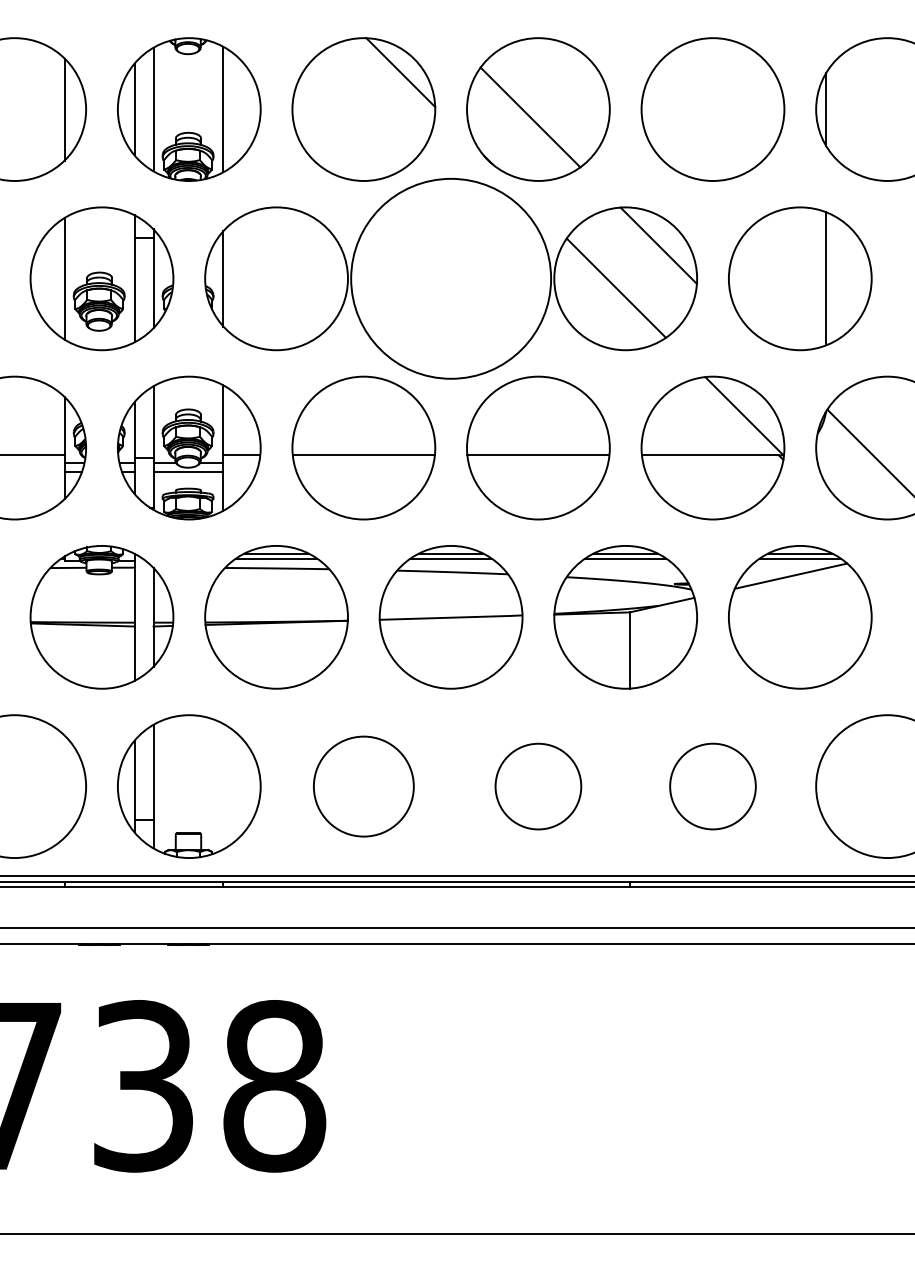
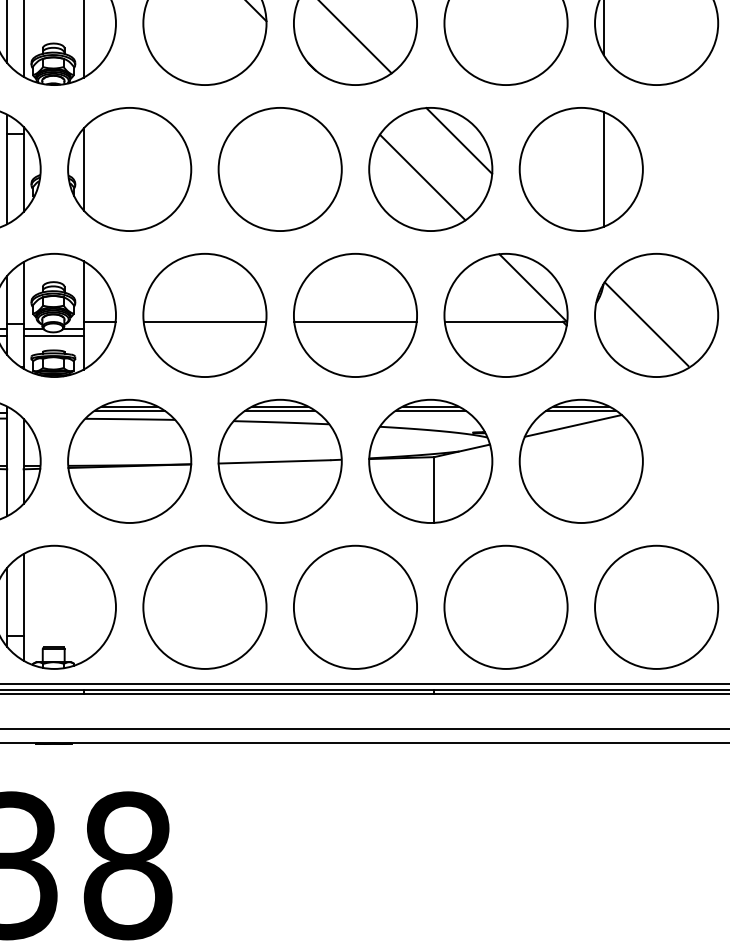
circle: (450, 278) -> (279, 169), size x0.71
circle: (363, 786) -> (204, 607), size x1.43
circle: (538, 786) -> (355, 607), size x1.67
circle: (712, 786) -> (505, 607), size x1.67

